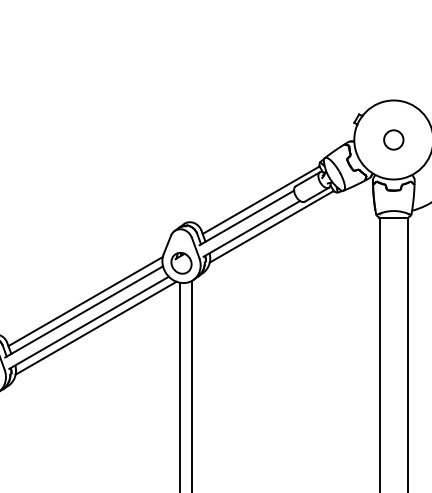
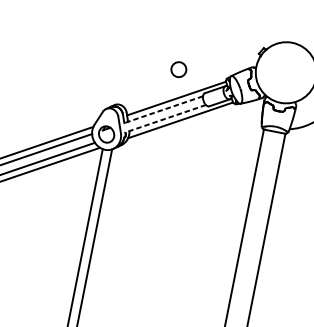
circle: (393, 139) -> (178, 69), moved
line: (246, 217) -> (162, 109), solid -> dashed
line: (251, 228) -> (164, 118), solid -> dashed

